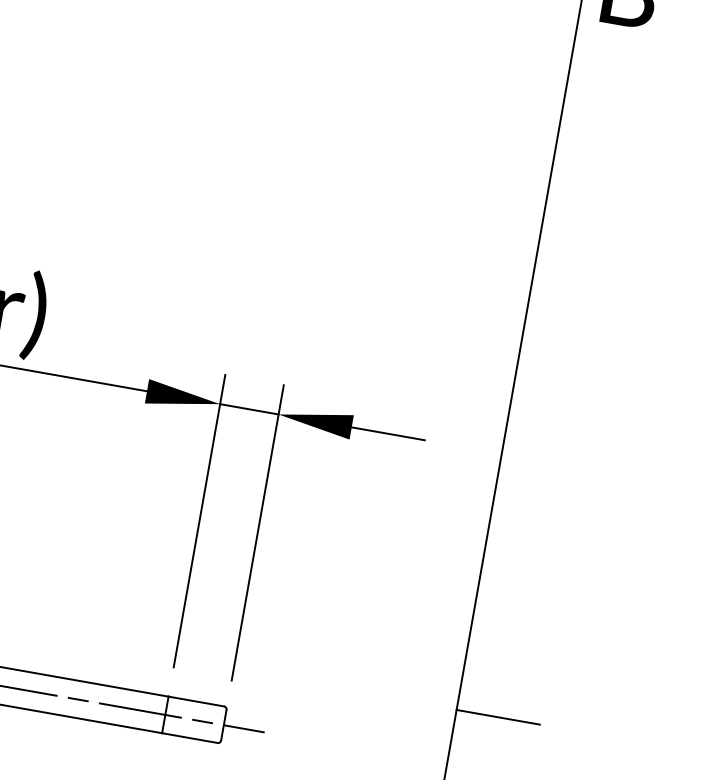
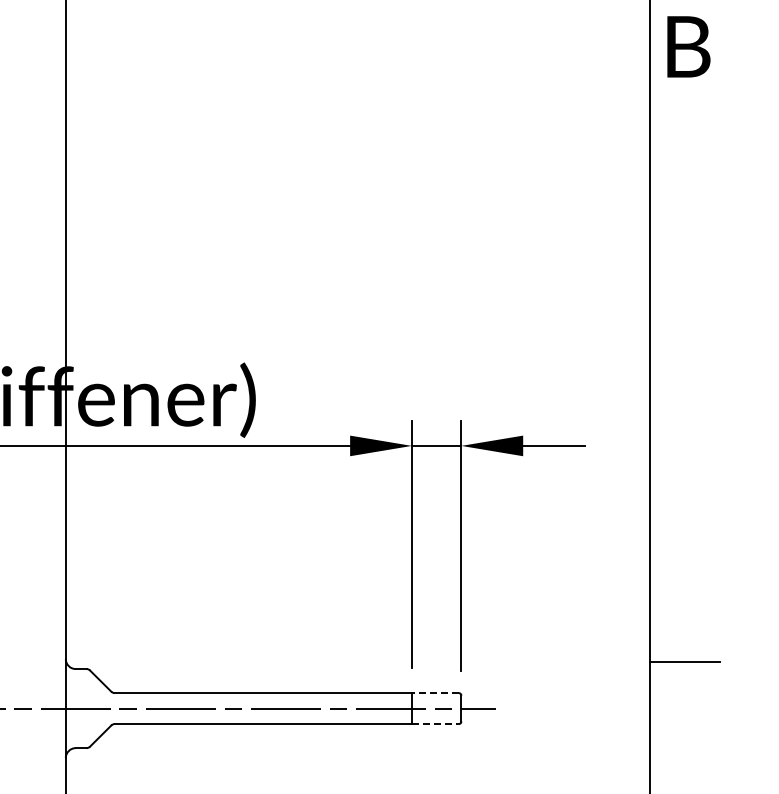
line: (195, 701) -> (434, 693), solid -> dashed
line: (189, 738) -> (435, 724), solid -> dashed

